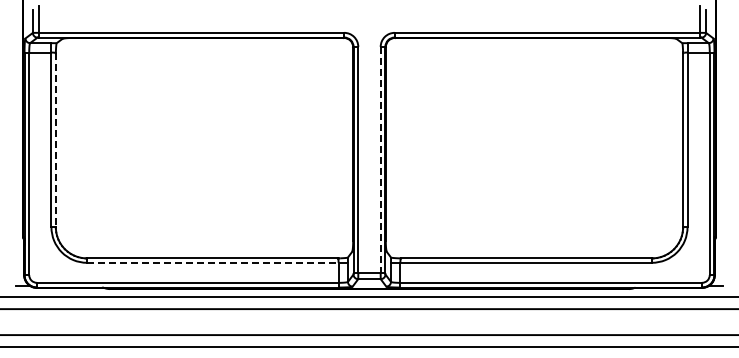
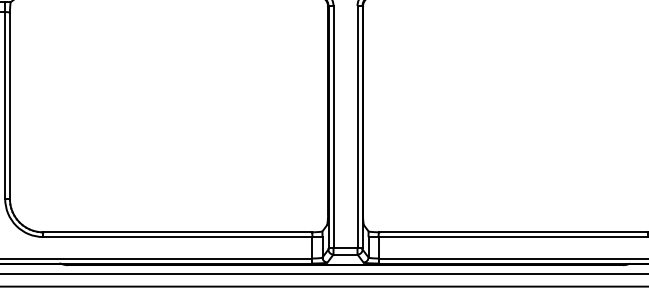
line: (55, 140) -> (9, 106), dashed -> solid
line: (380, 160) -> (357, 127), dashed -> solid
line: (218, 262) -> (183, 236), dashed -> solid

